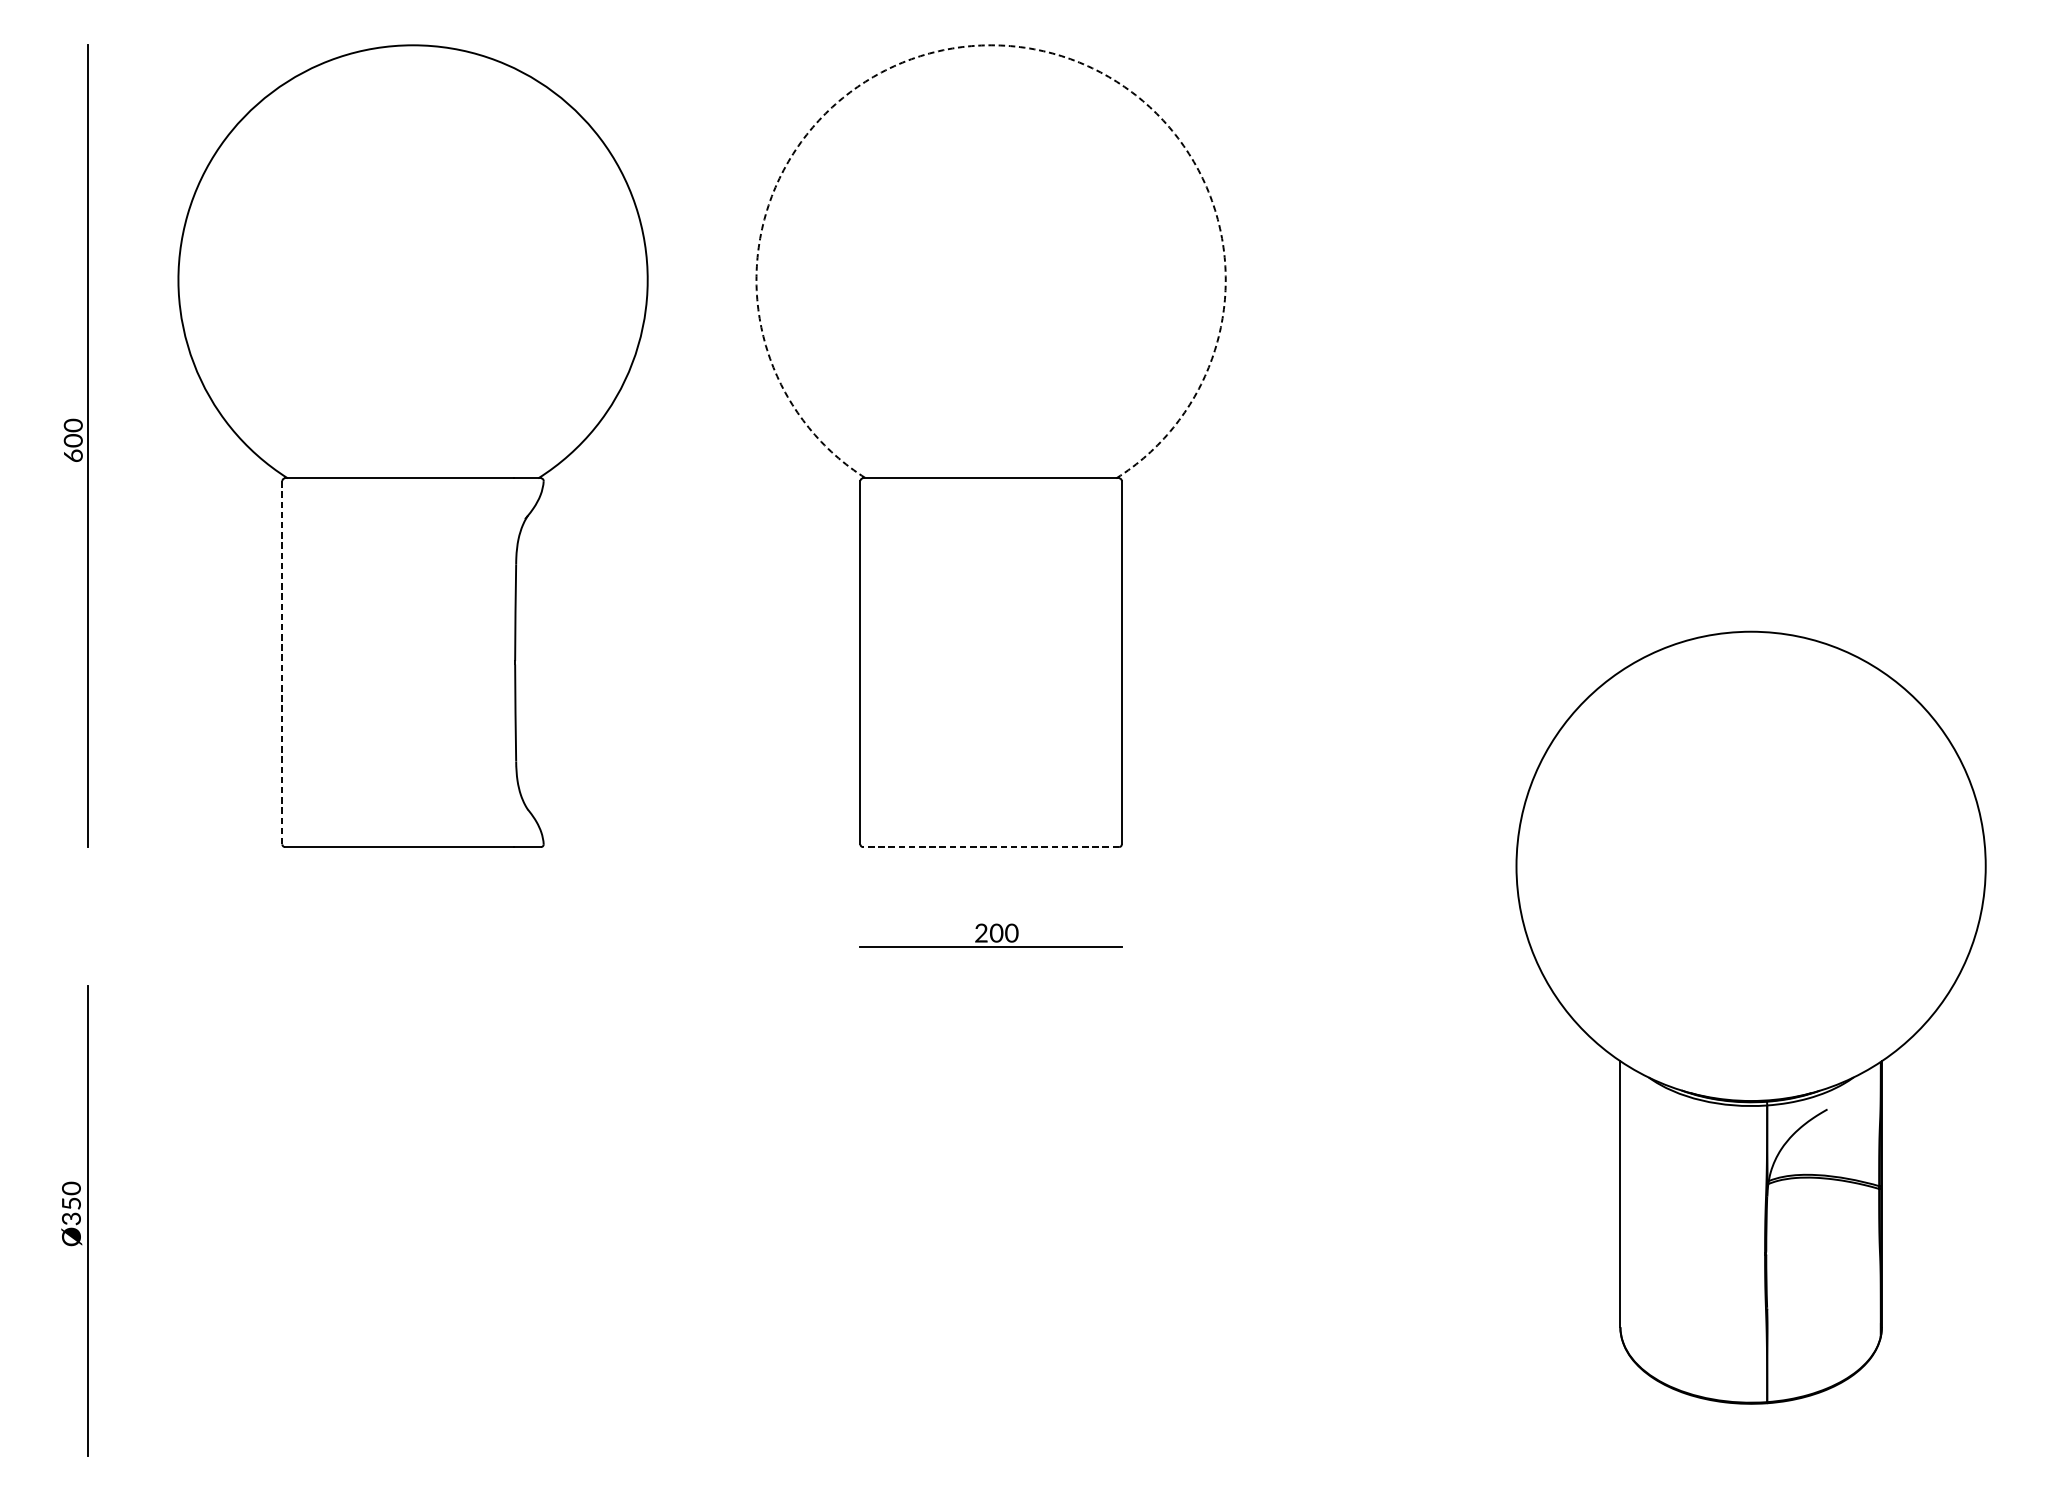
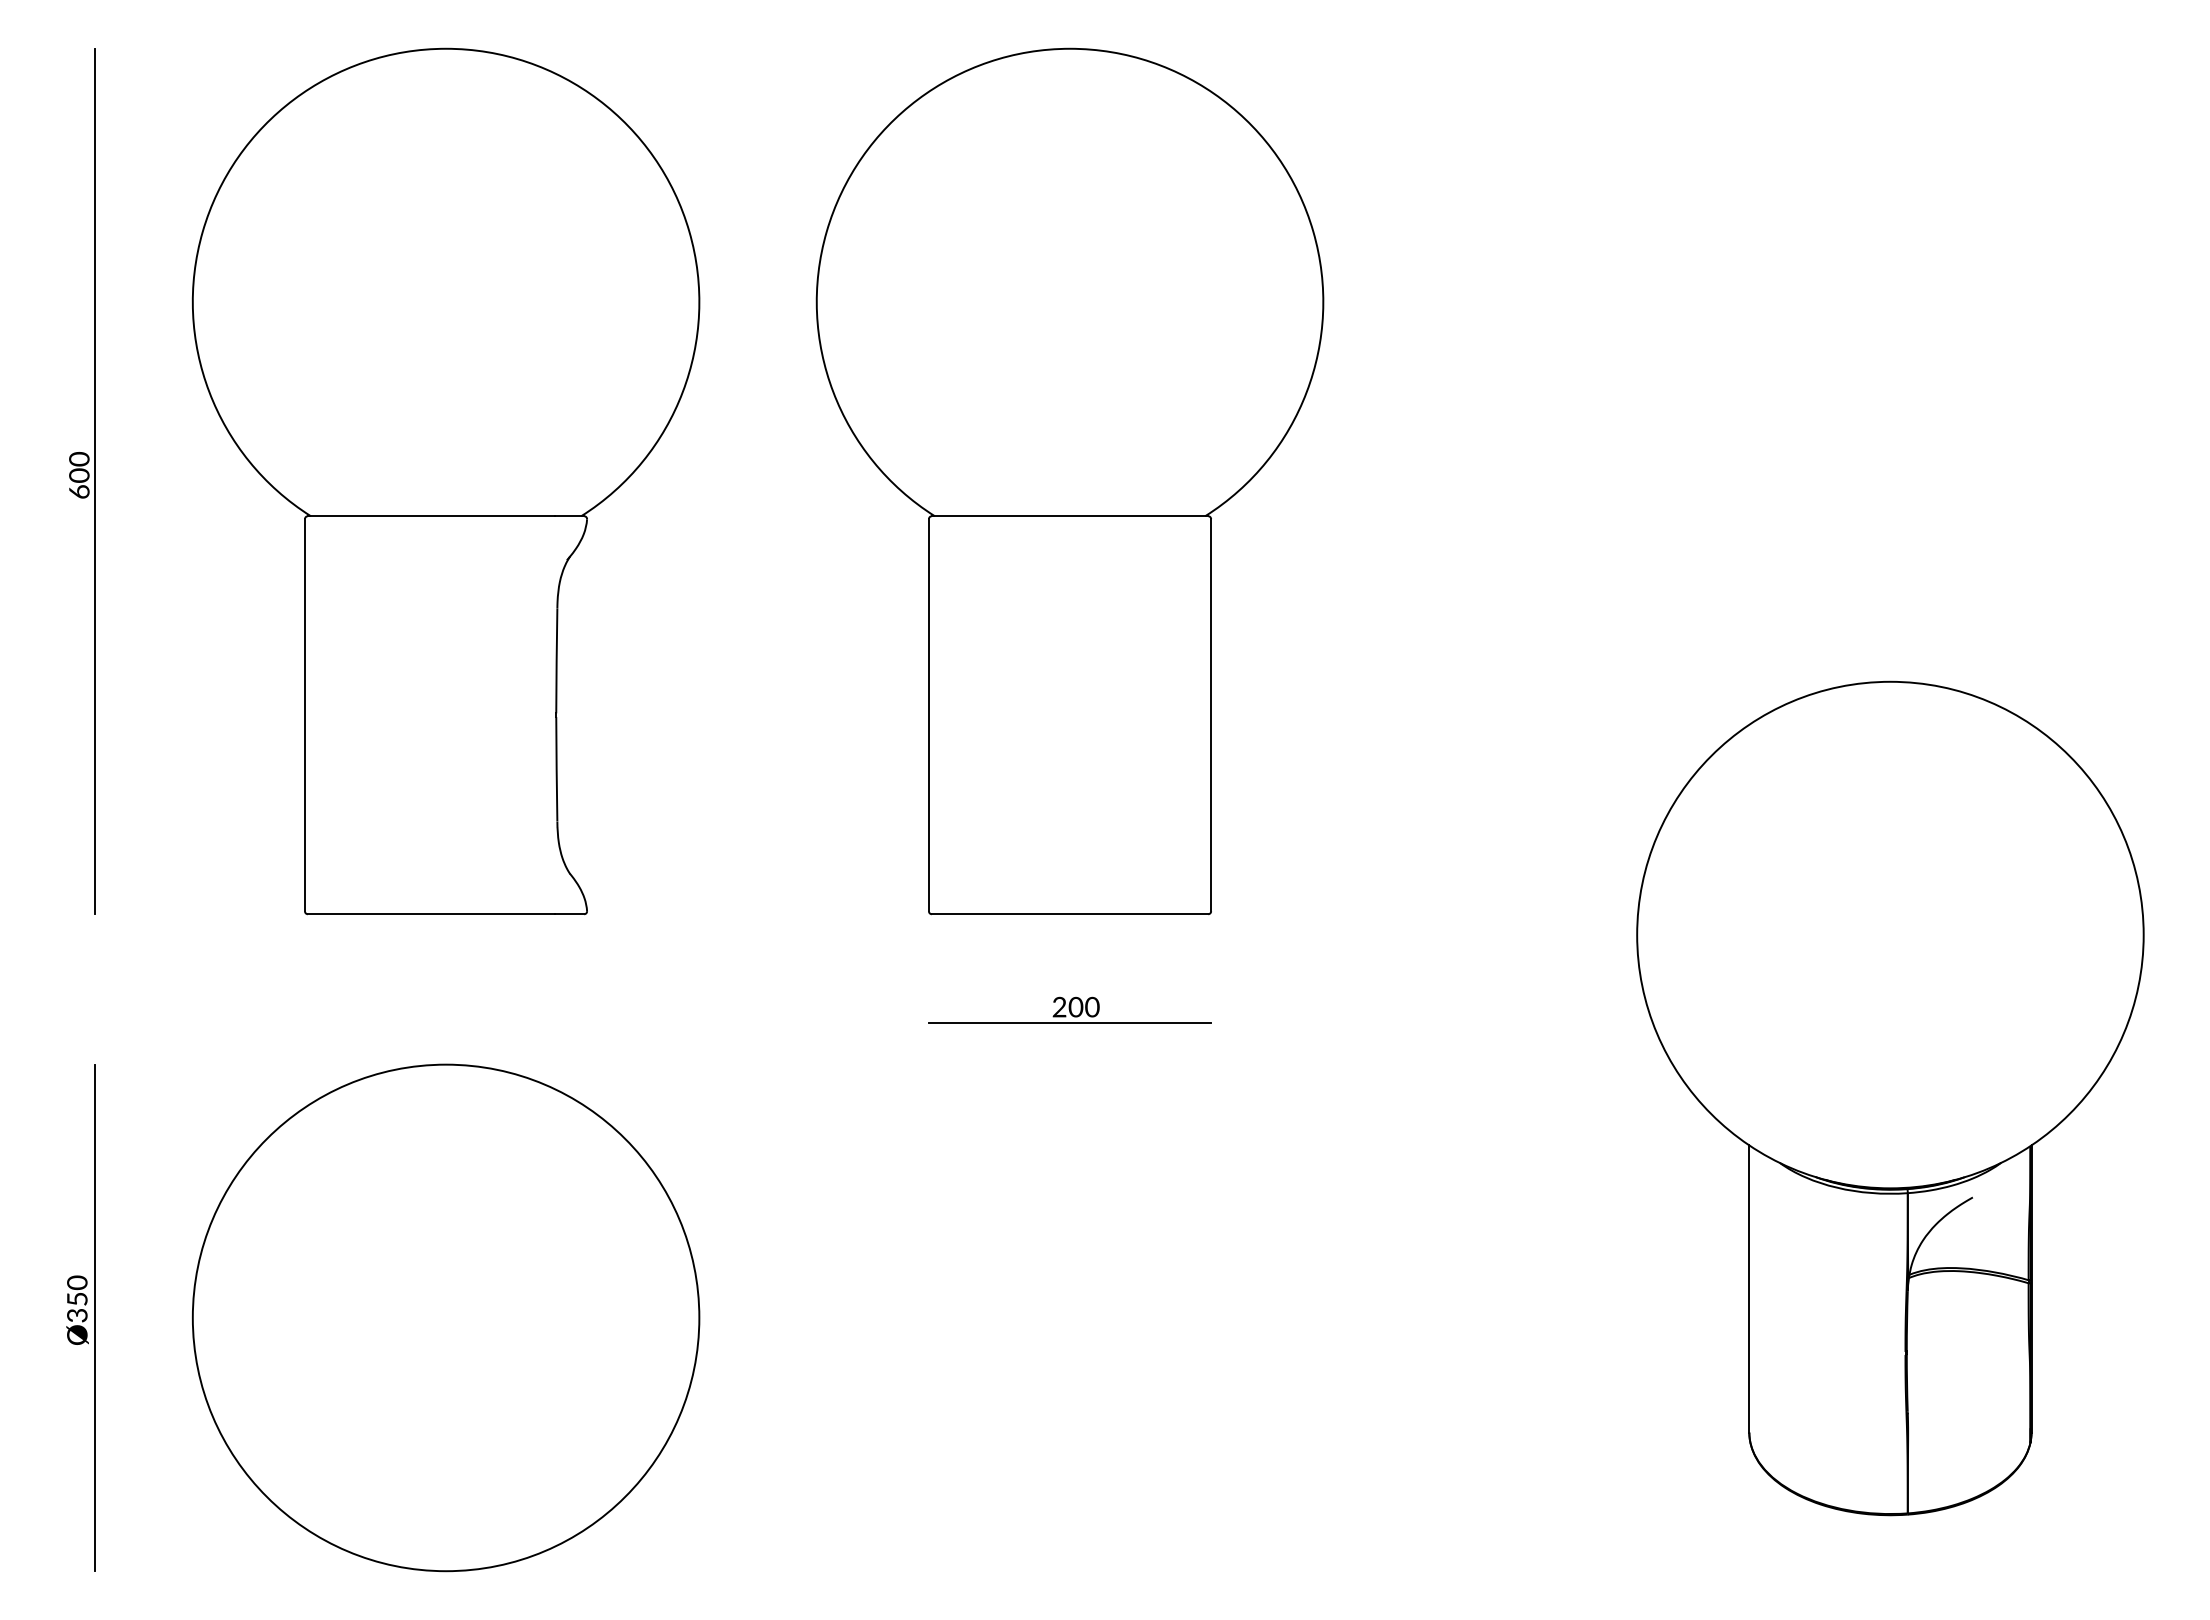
arc: (991, 45) -> (1070, 48), dashed -> solid
line: (281, 662) -> (304, 714), dashed -> solid
line: (990, 847) -> (1069, 914), dashed -> solid
circle: (412, 1220) -> (445, 1317), added

